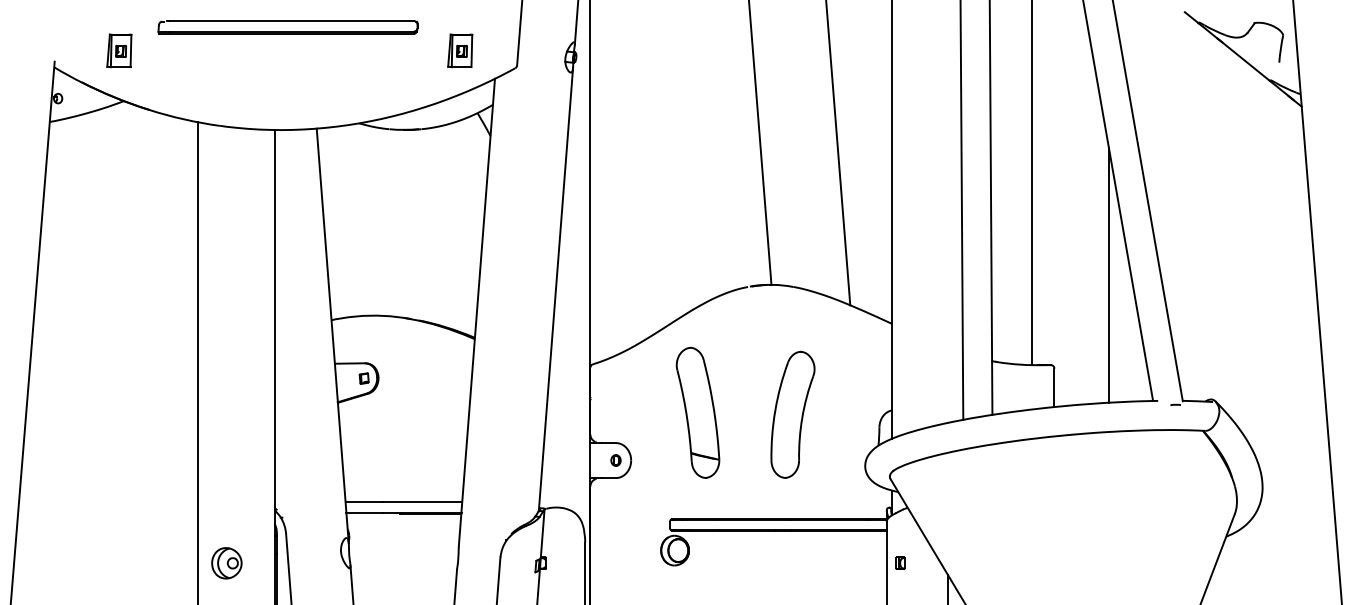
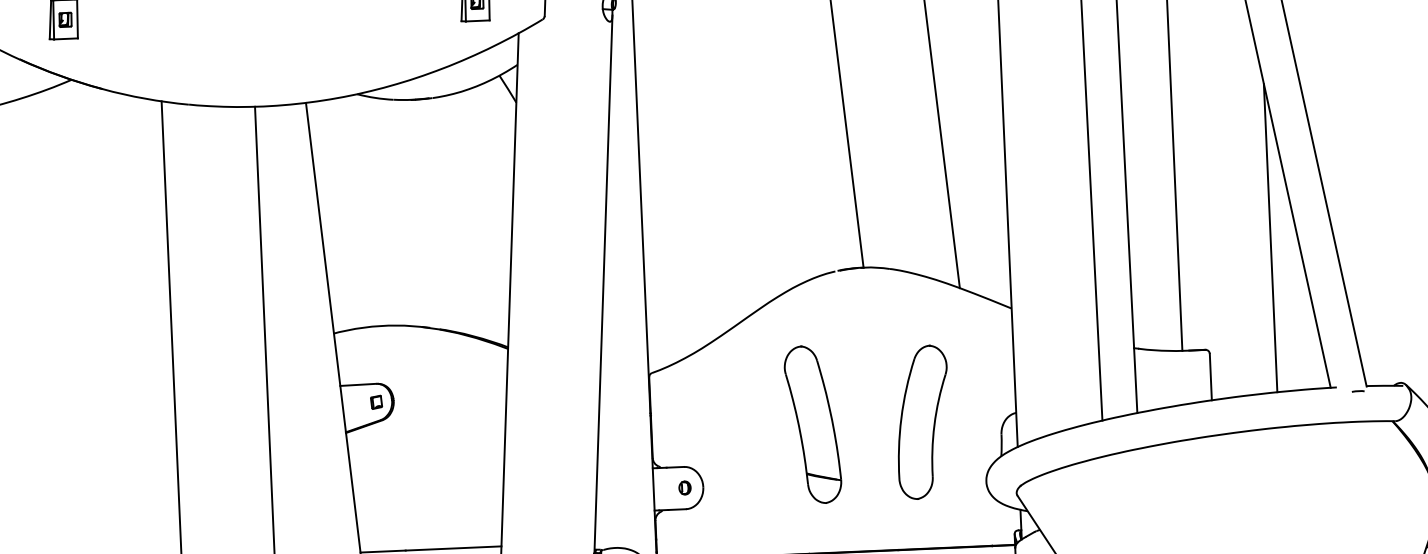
part: (697, 412) -> (812, 424), moved
part: (792, 414) -> (922, 421), moved

